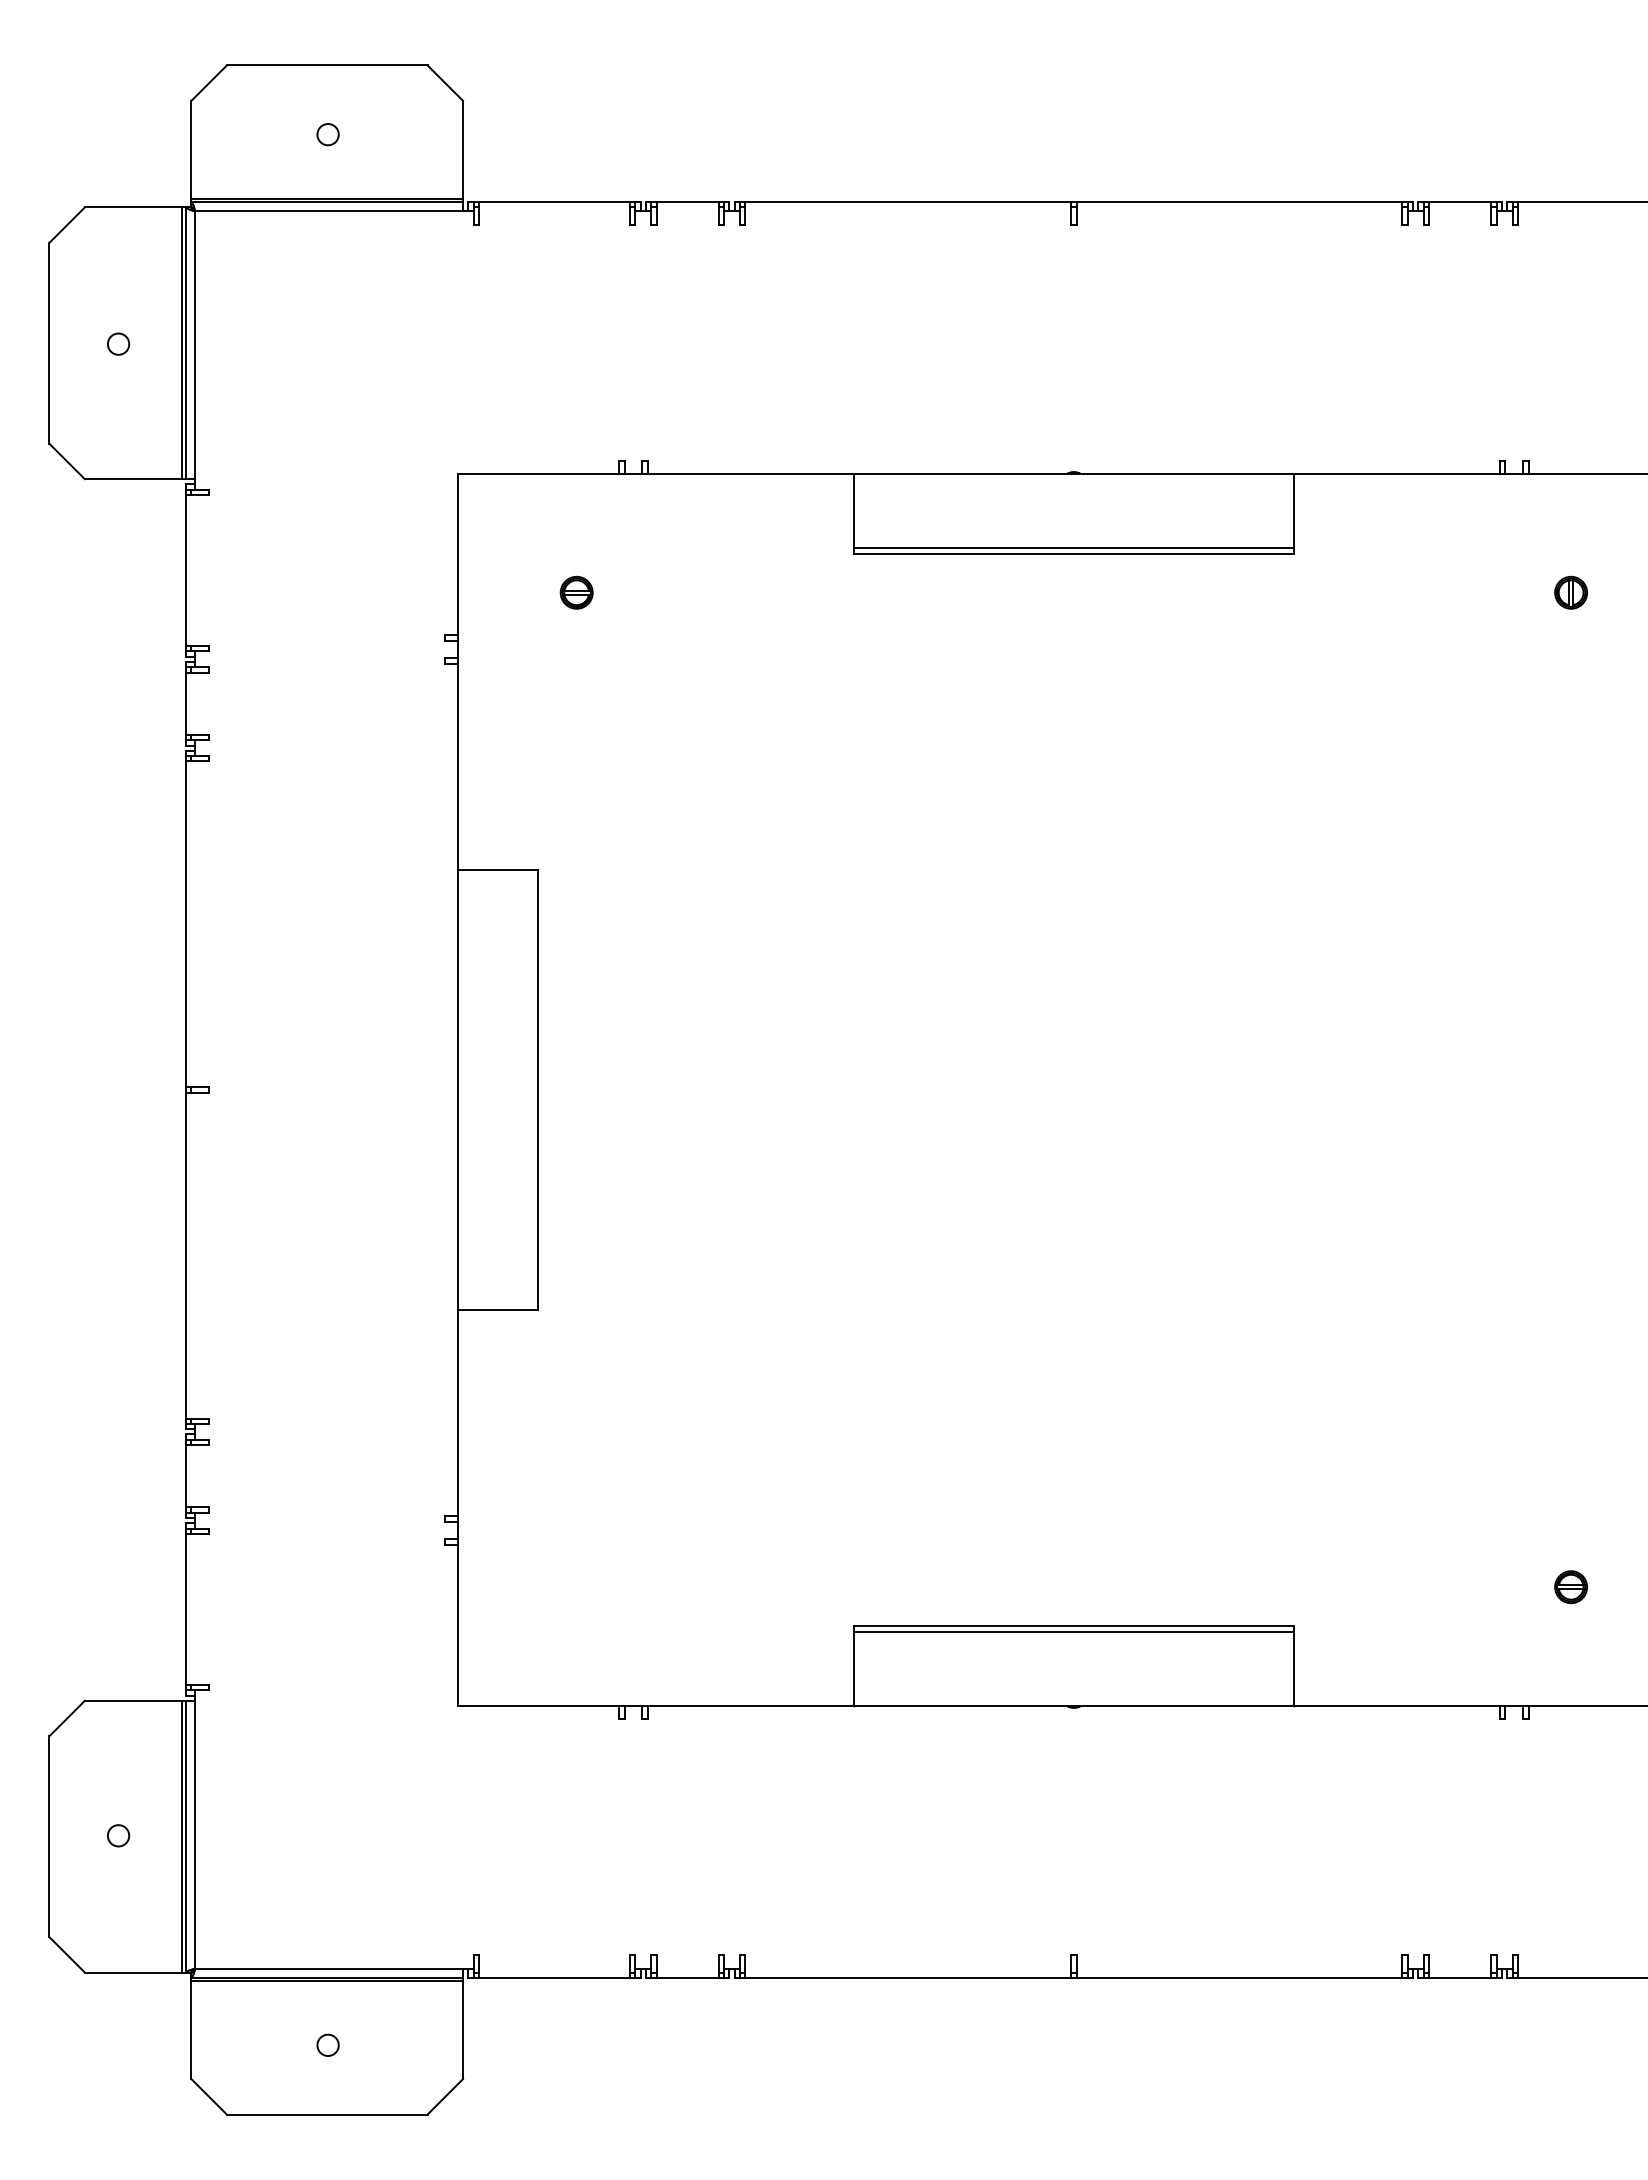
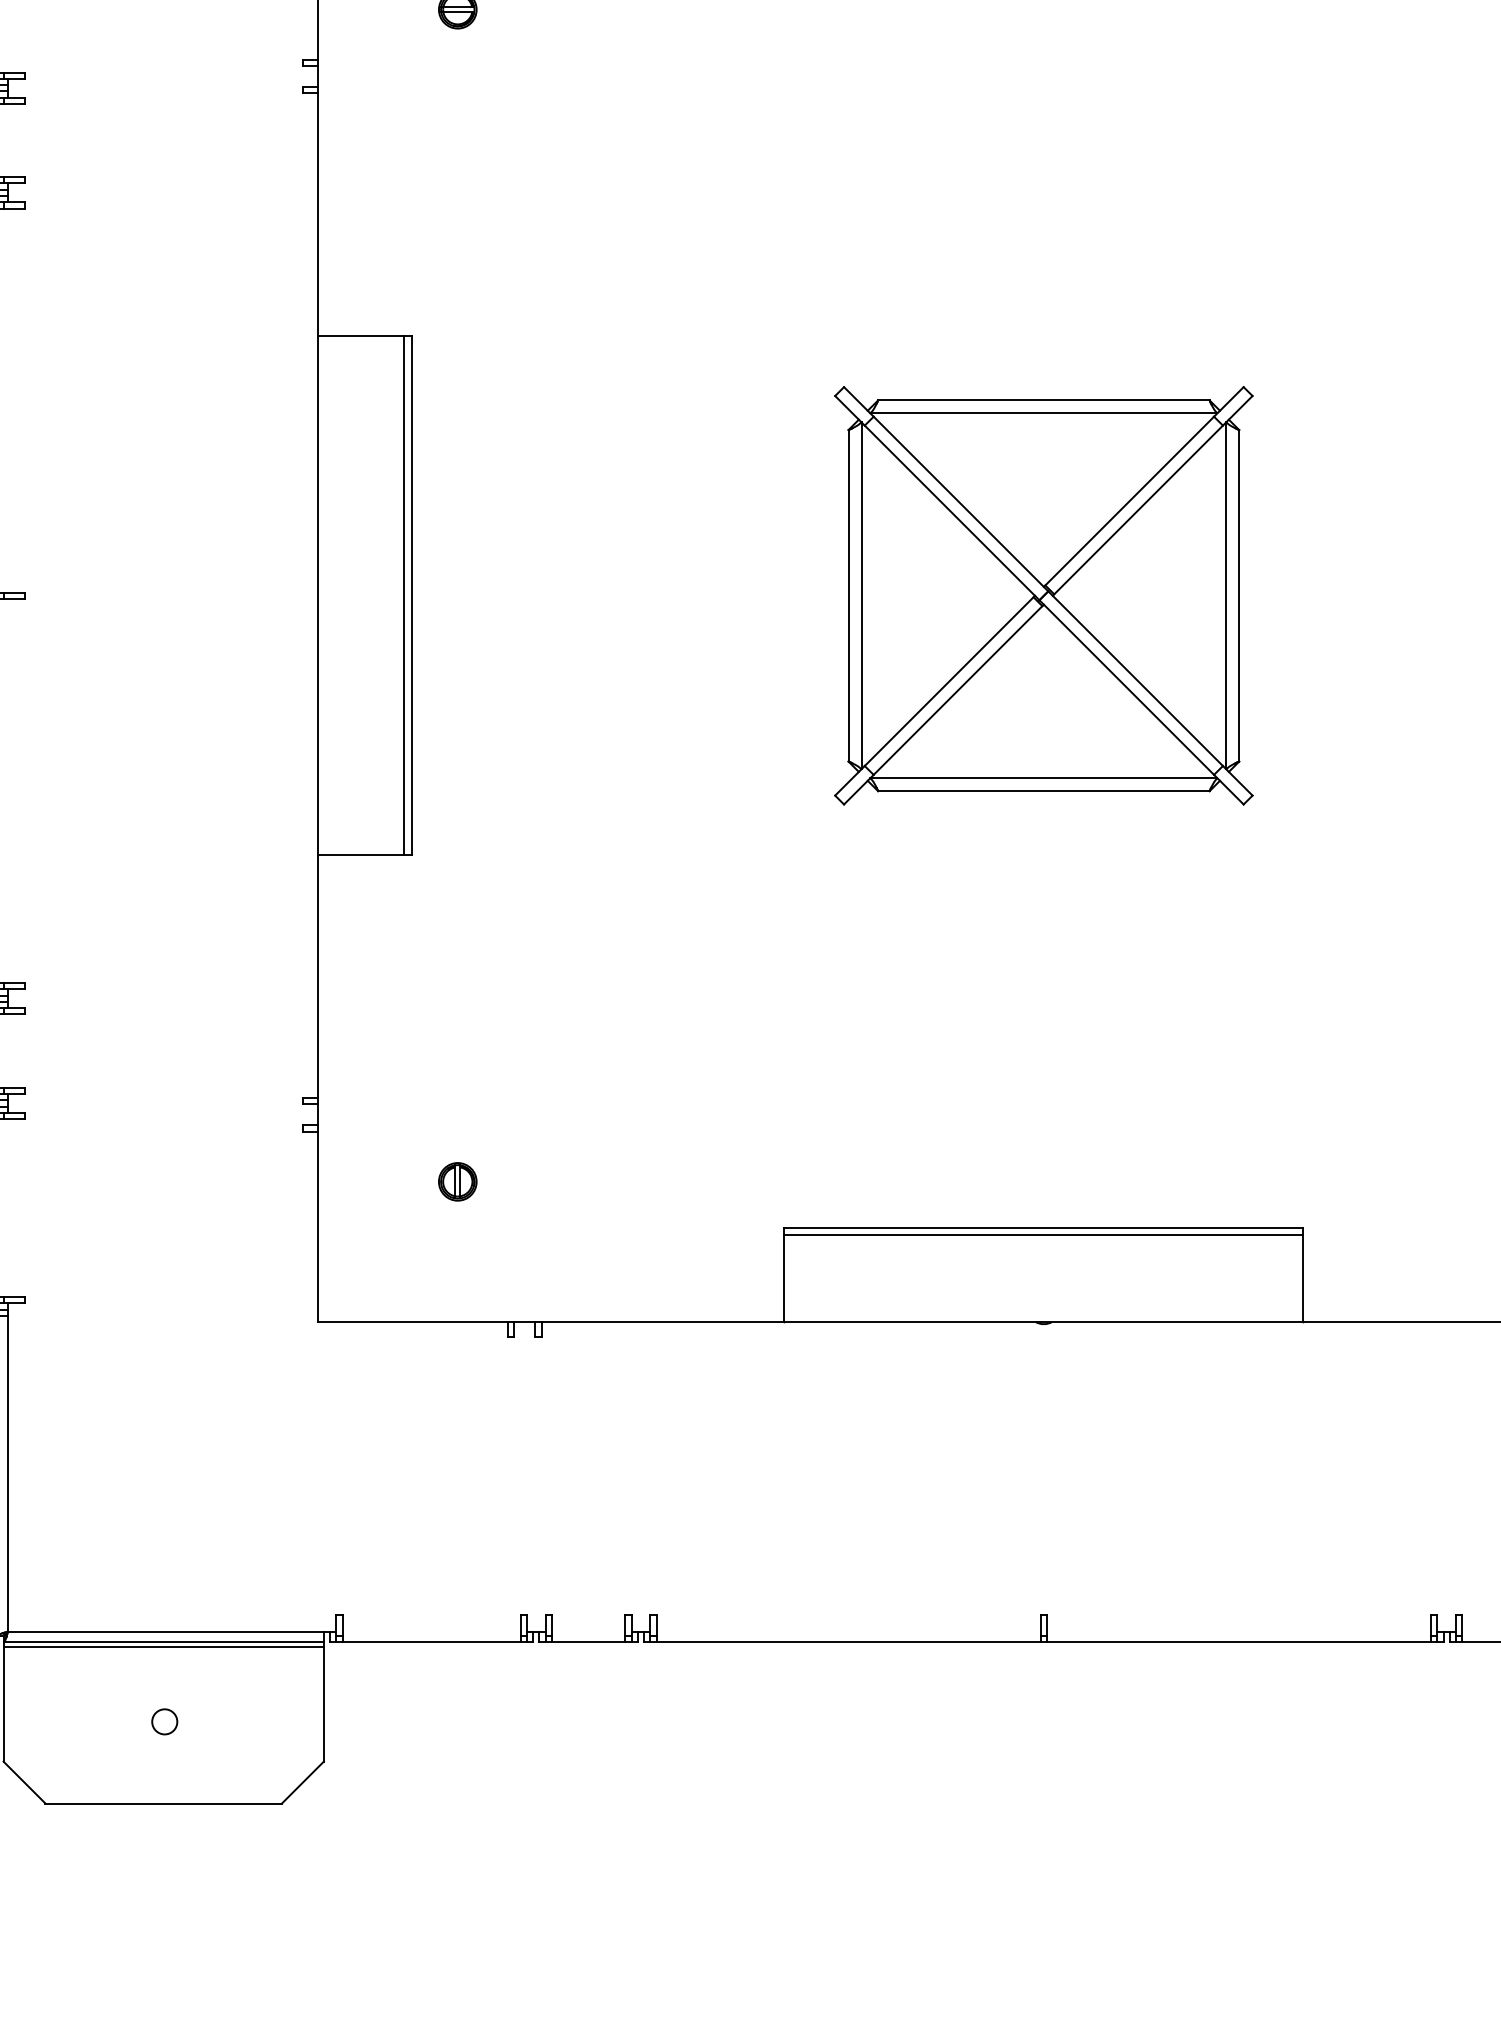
line: (531, 1089) -> (404, 595), added
part: (1073, 1089) -> (1043, 595), added
part: (576, 1587) -> (457, 1182), added

